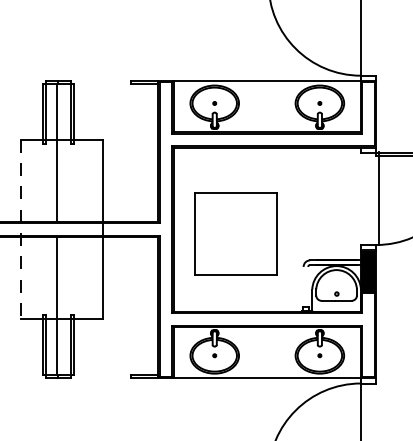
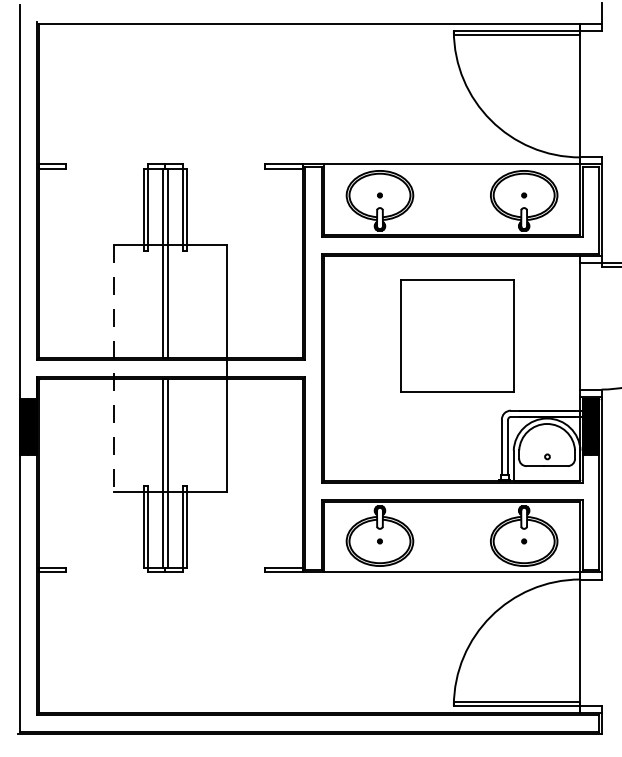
line: (59, 152) -> (167, 262), added
line: (379, 198) -> (580, 325), moved
part: (235, 233) -> (457, 335), moved
line: (303, 287) -> (501, 447), added
line: (308, 287) -> (508, 447), added
line: (59, 306) -> (167, 473), added

